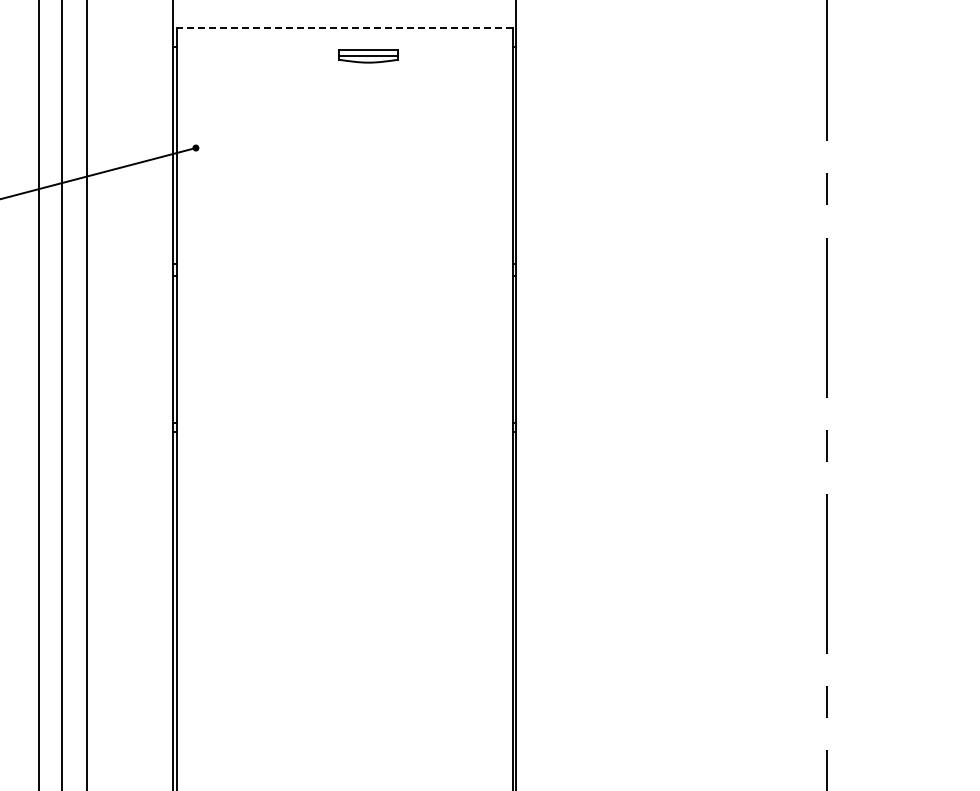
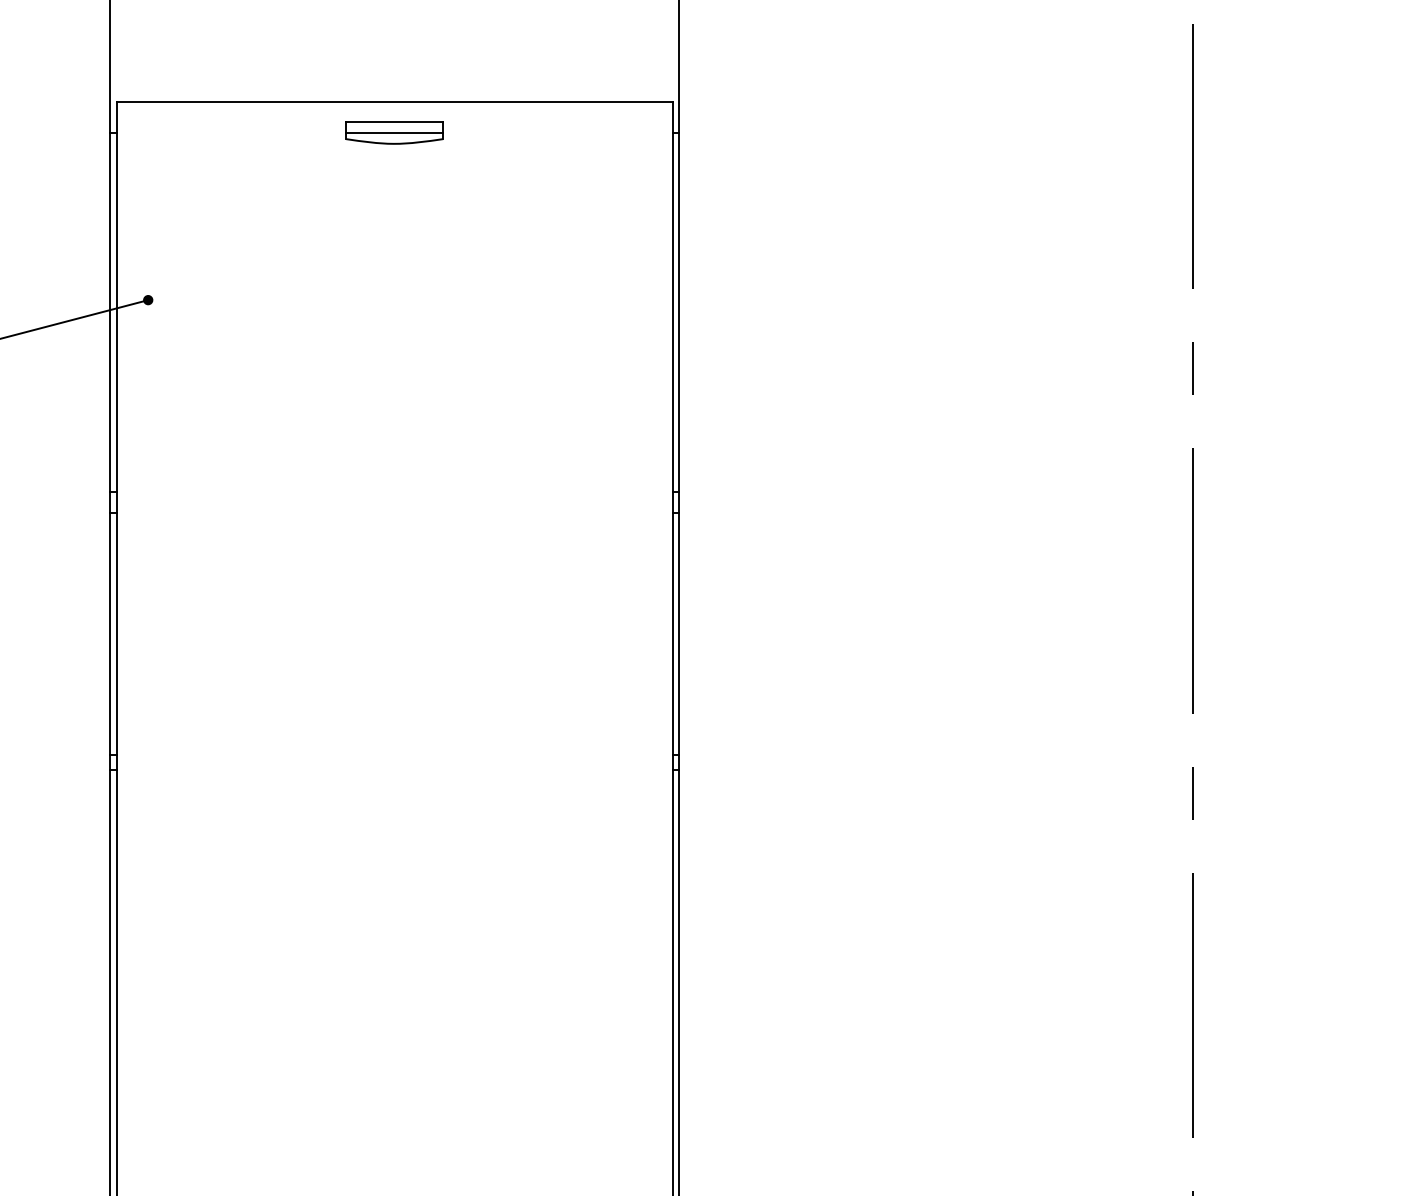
line: (344, 28) -> (394, 102), dashed -> solid
part: (368, 56) -> (394, 133), moved

